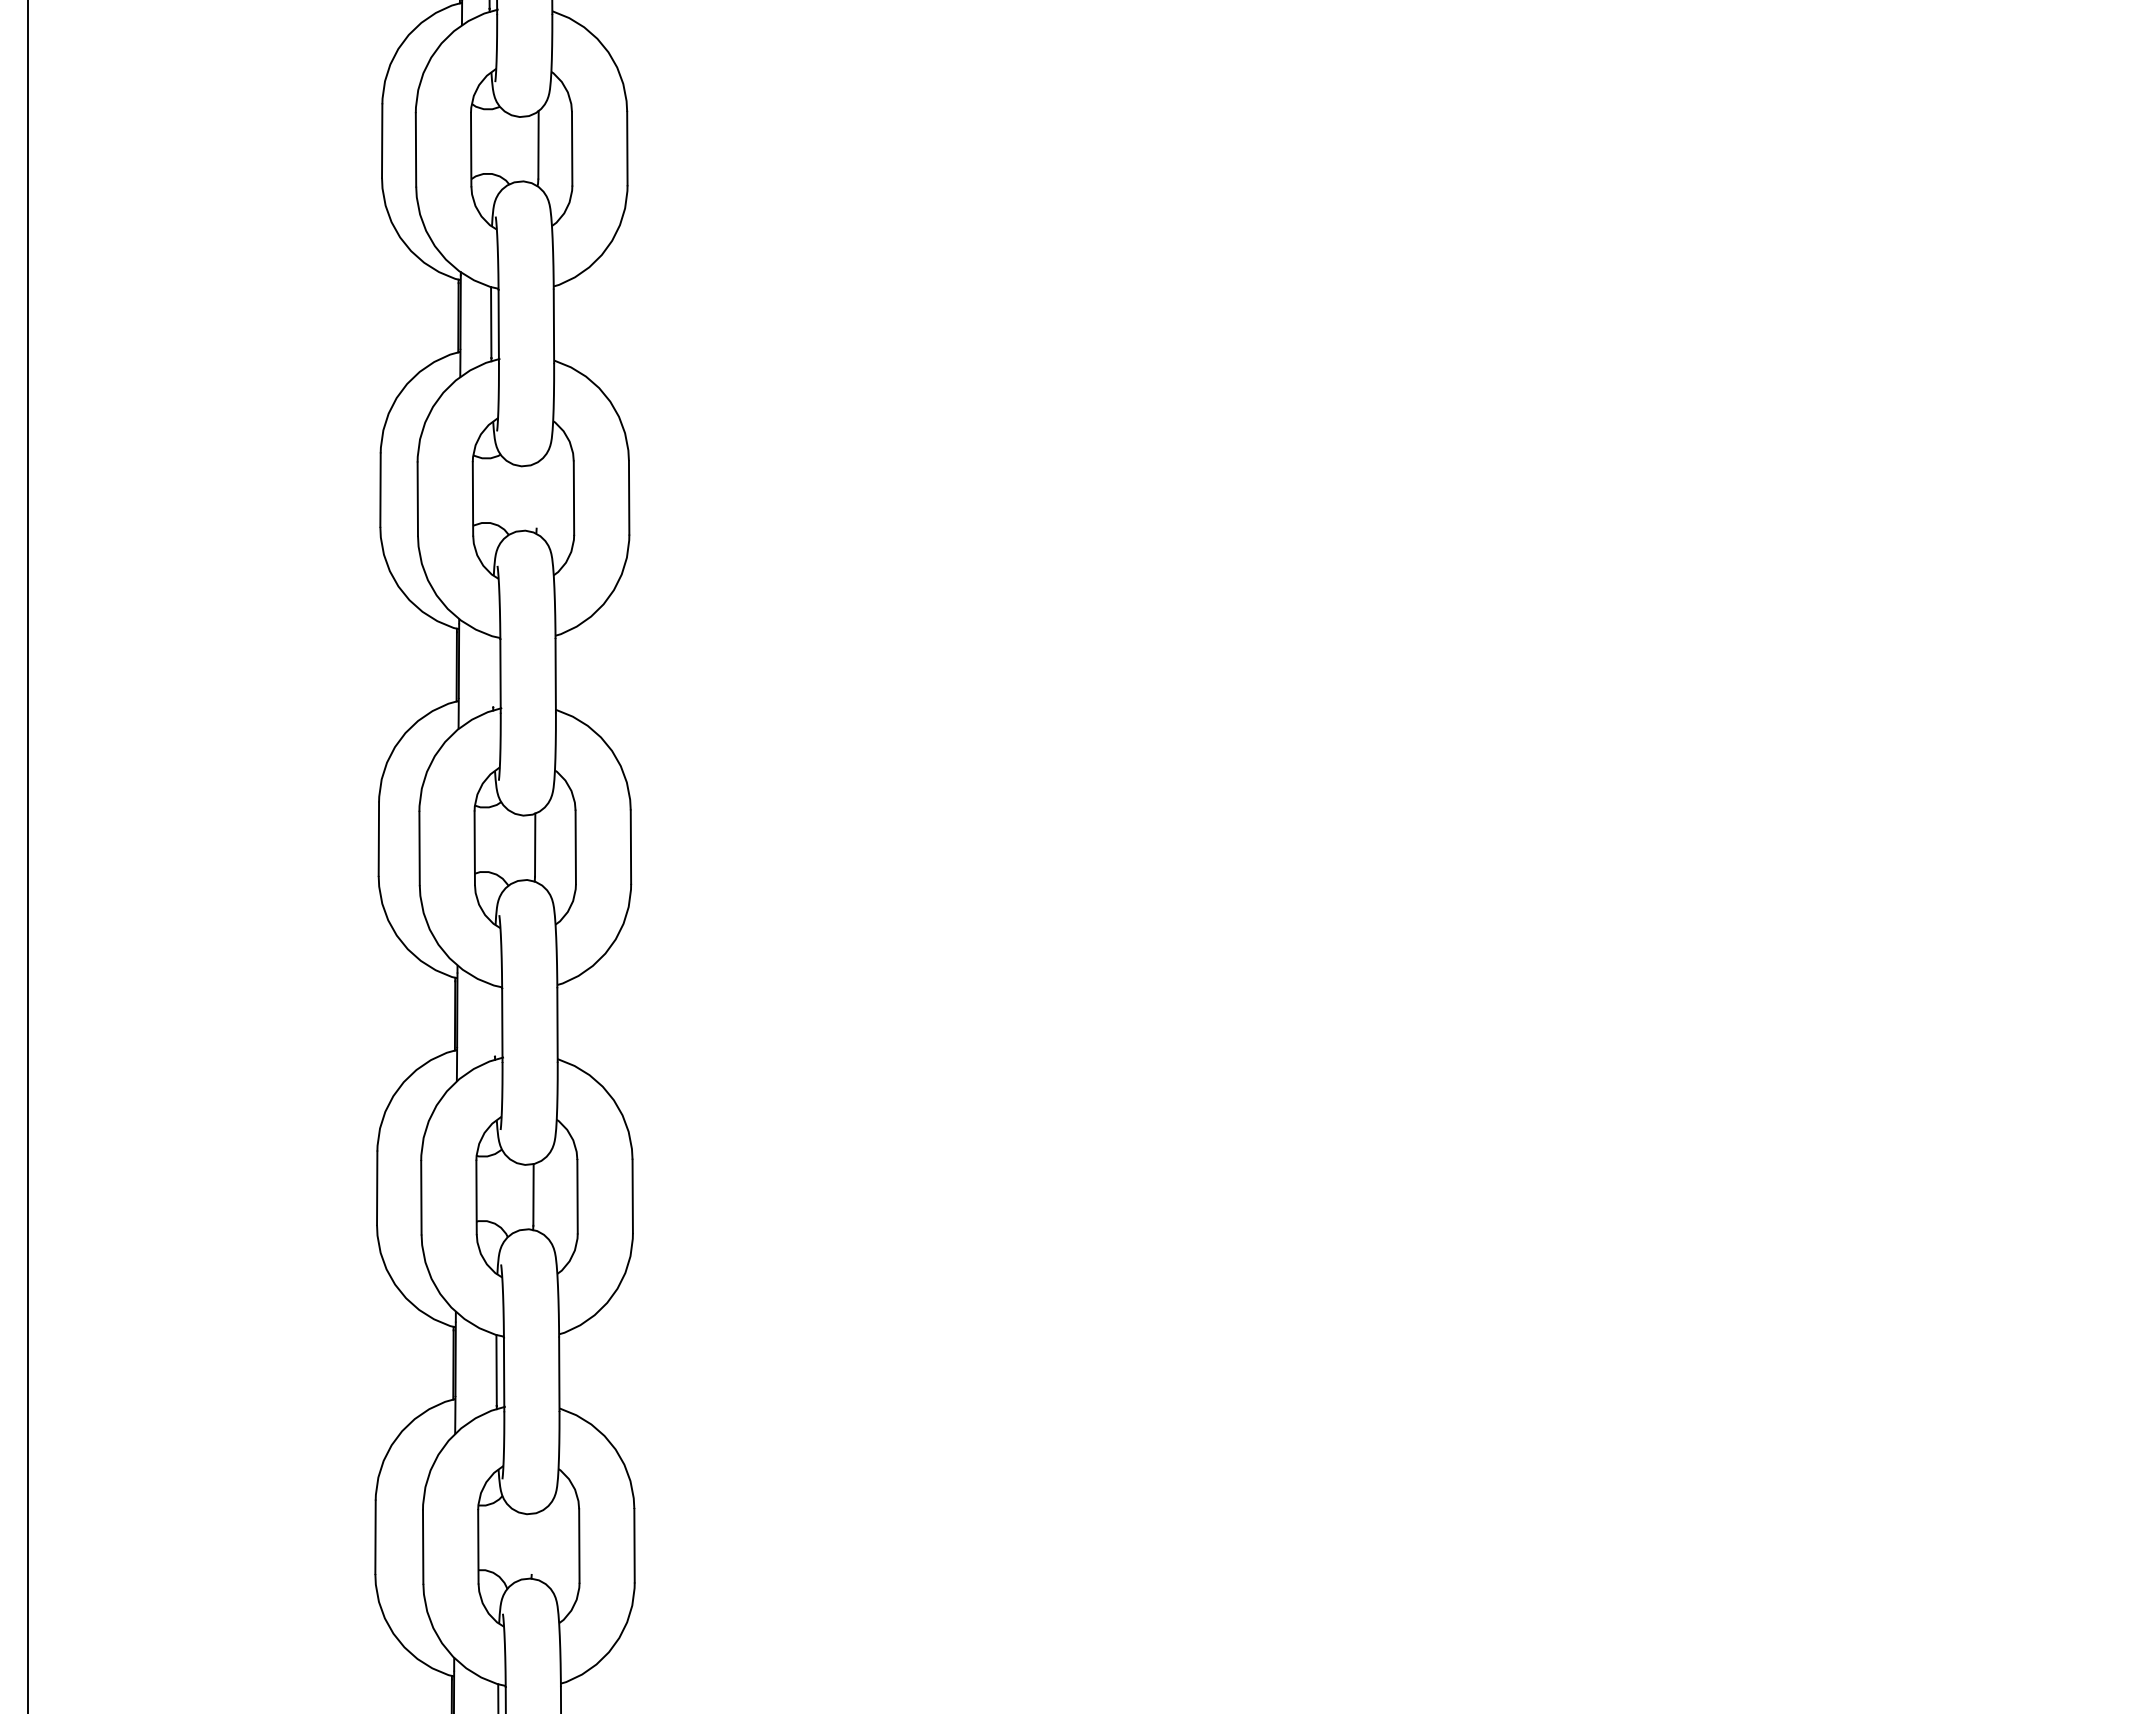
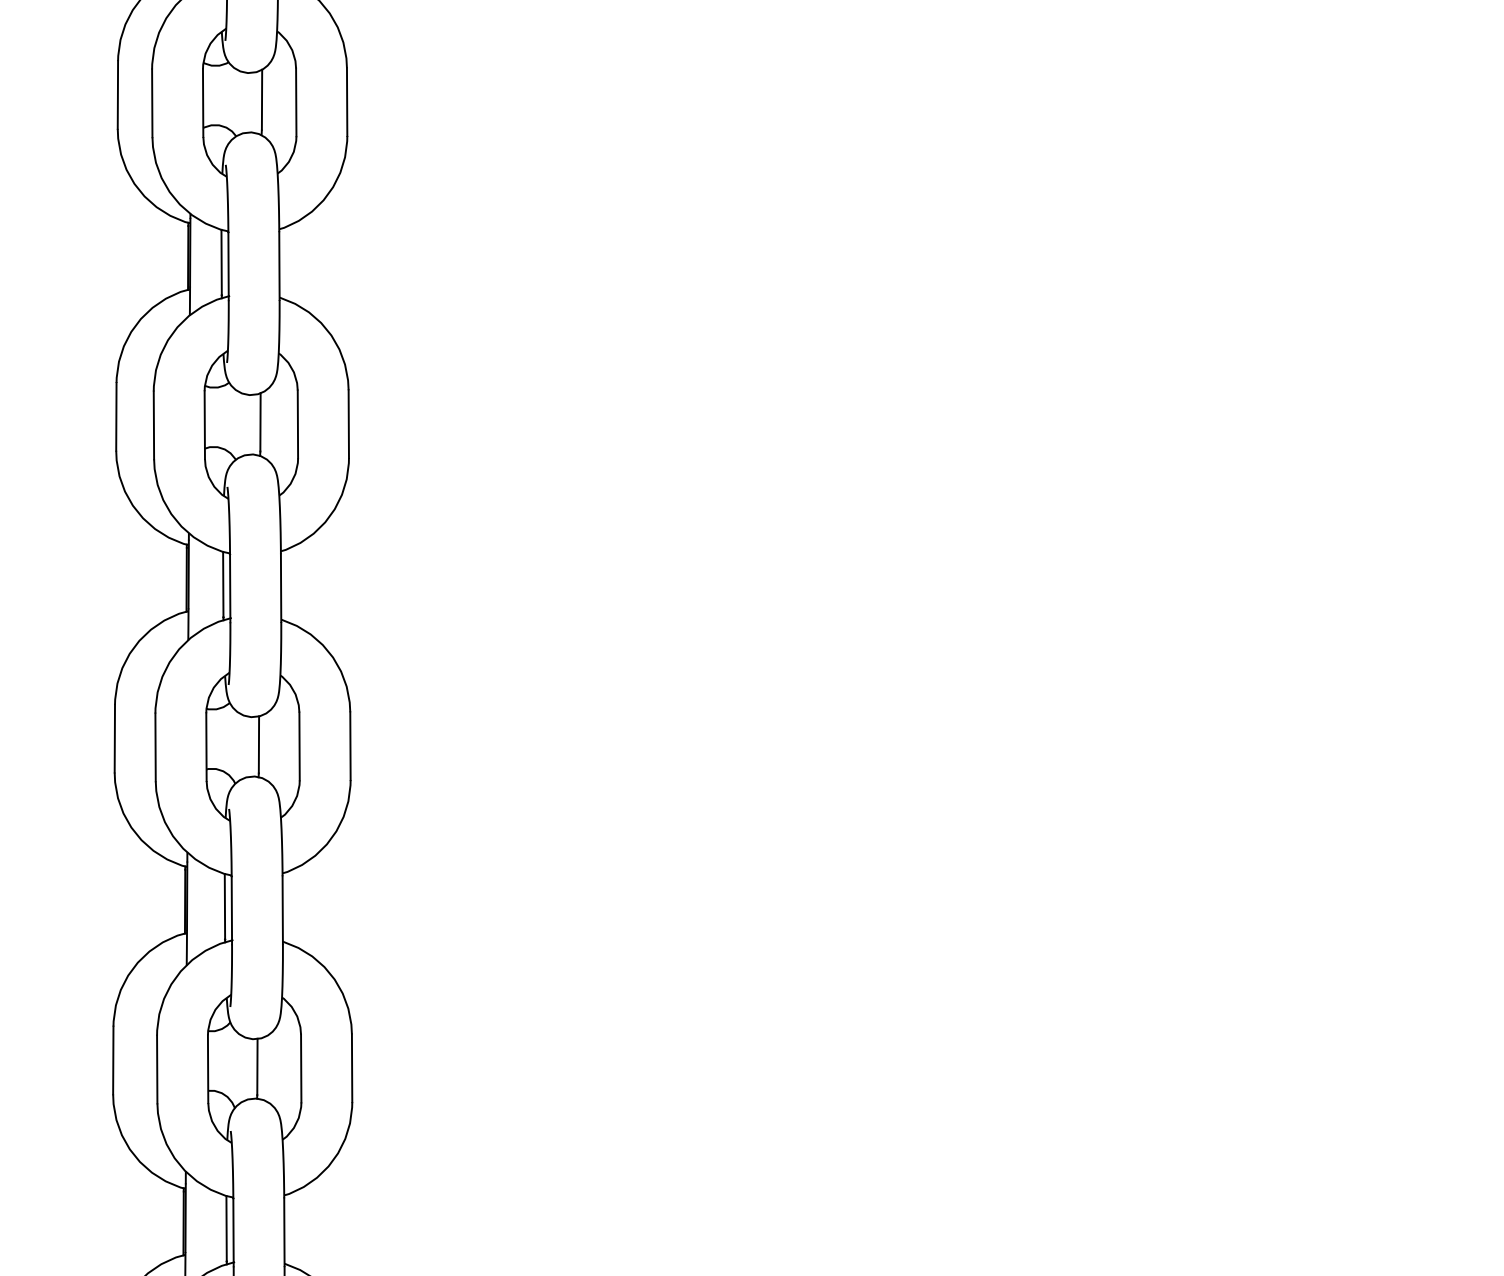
line: (536, 494) -> (261, 99), added
line: (492, 671) -> (221, 262), added
line: (494, 1020) -> (222, 584), added
line: (531, 1543) -> (257, 1066), added

